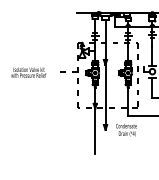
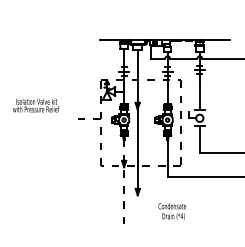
text: (28, 72) -> (36, 105), moved
line: (95, 120) -> (124, 183), solid -> dashed
text: (126, 130) -> (172, 211), moved

